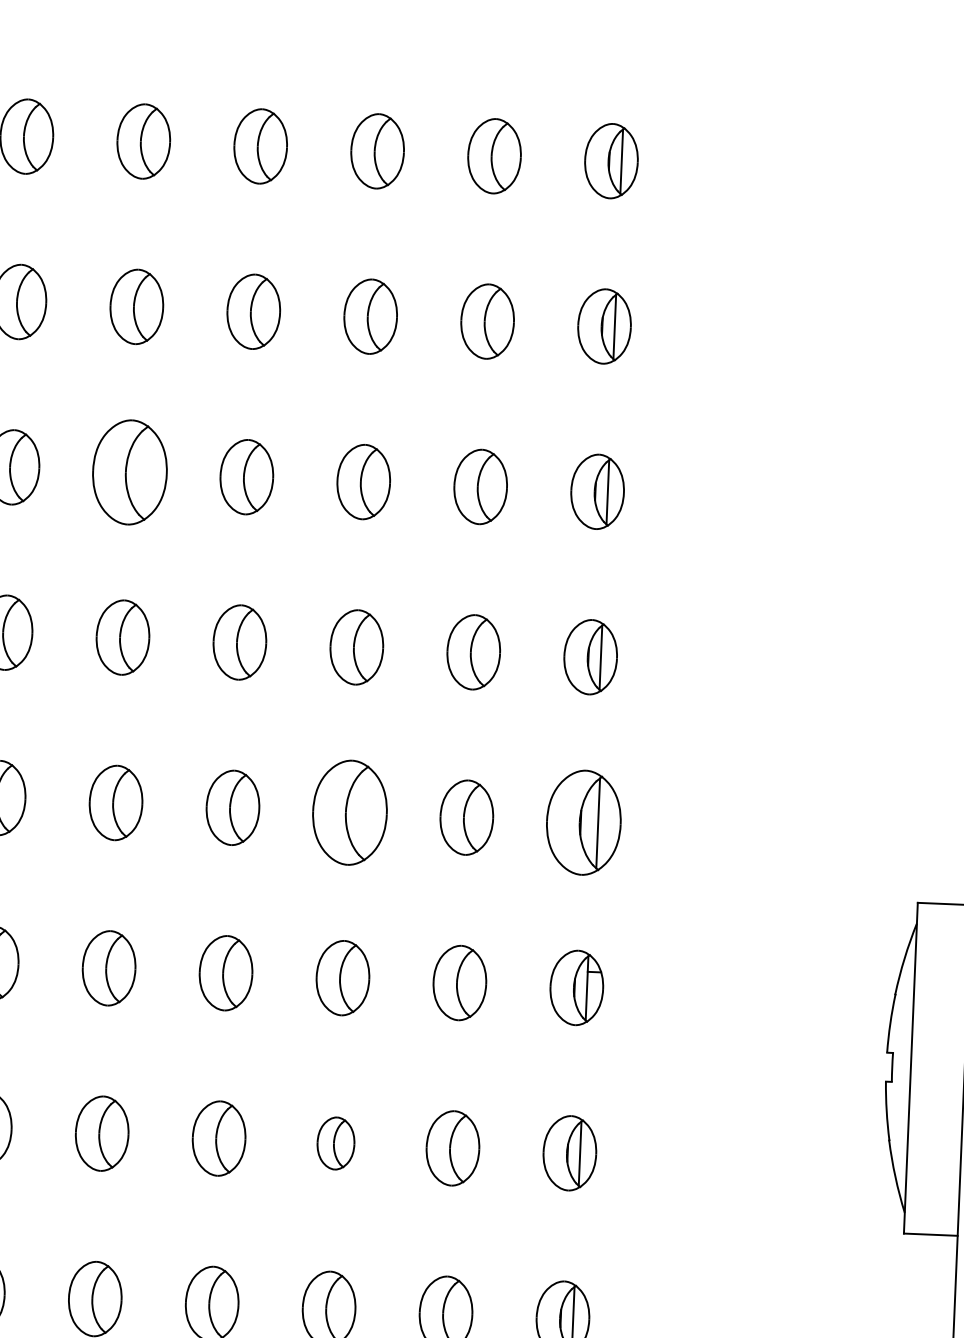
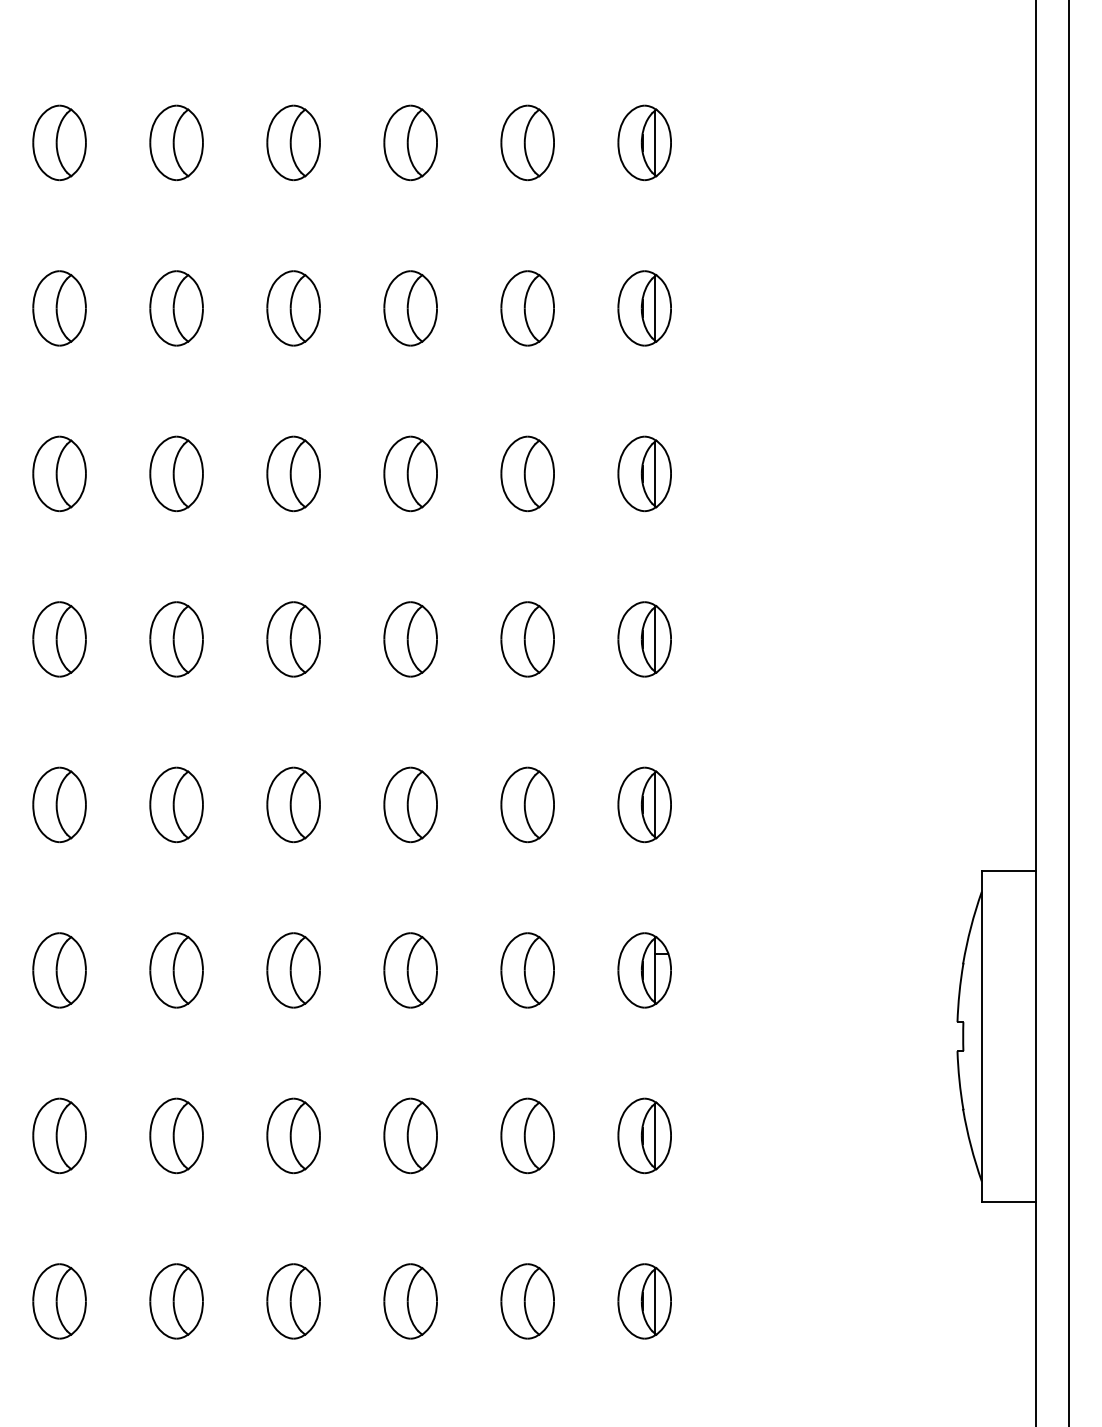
part: (129, 471) -> (176, 473), size x0.71
part: (349, 812) -> (410, 804), size x0.71
part: (583, 822) -> (644, 804), size x0.71
part: (335, 1143) -> (410, 1135), size x1.43

